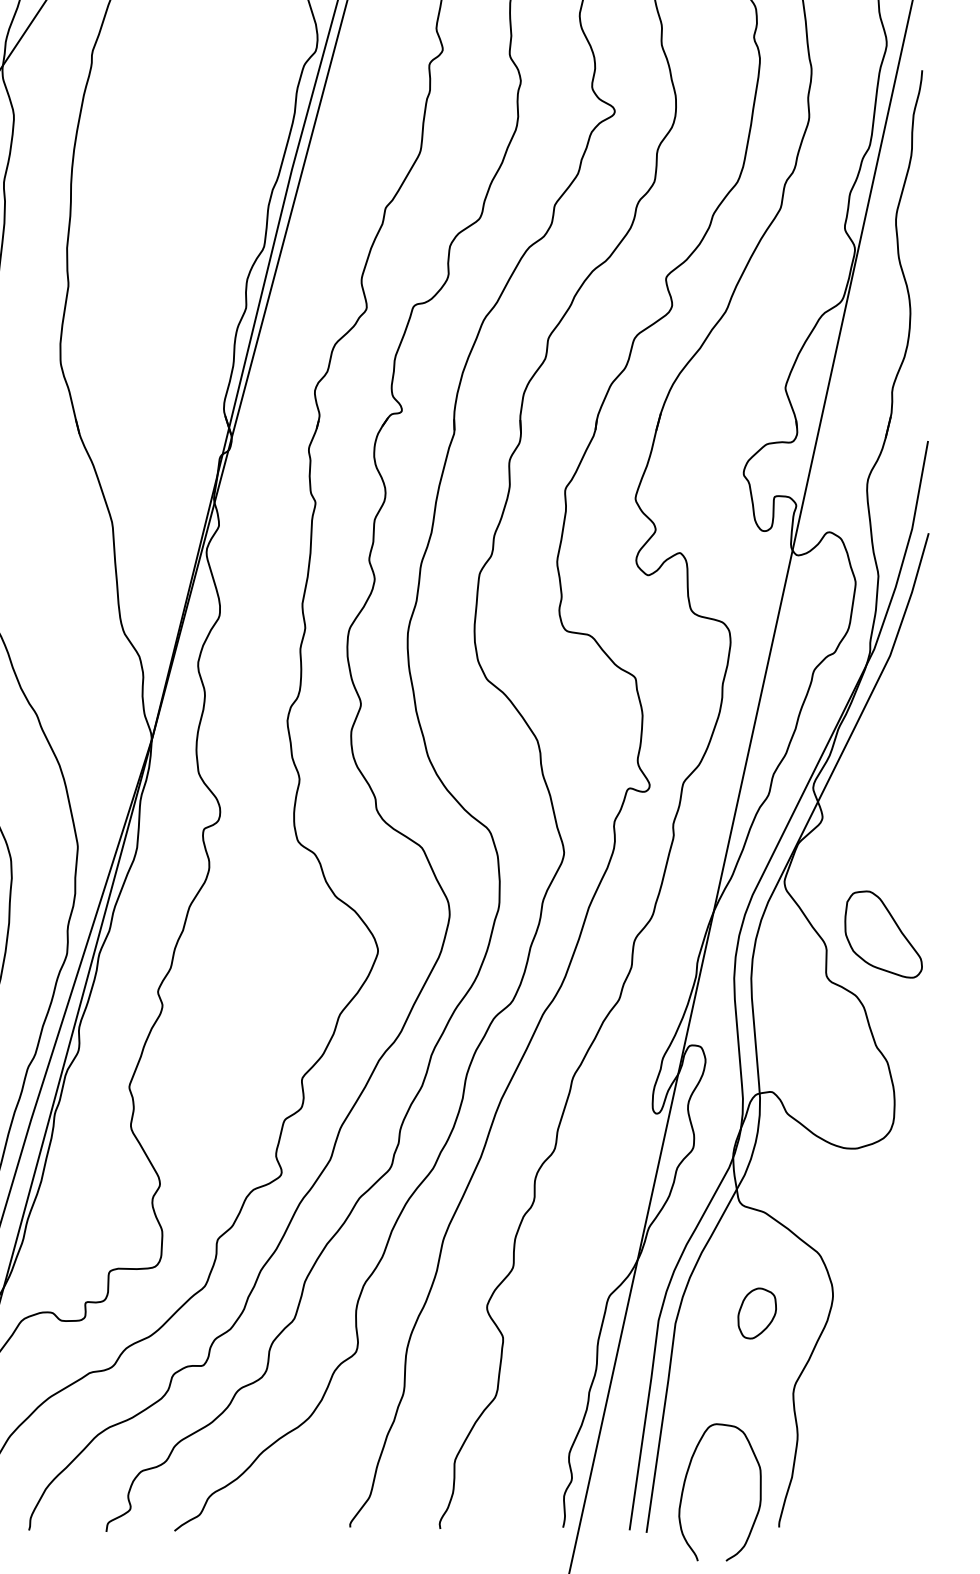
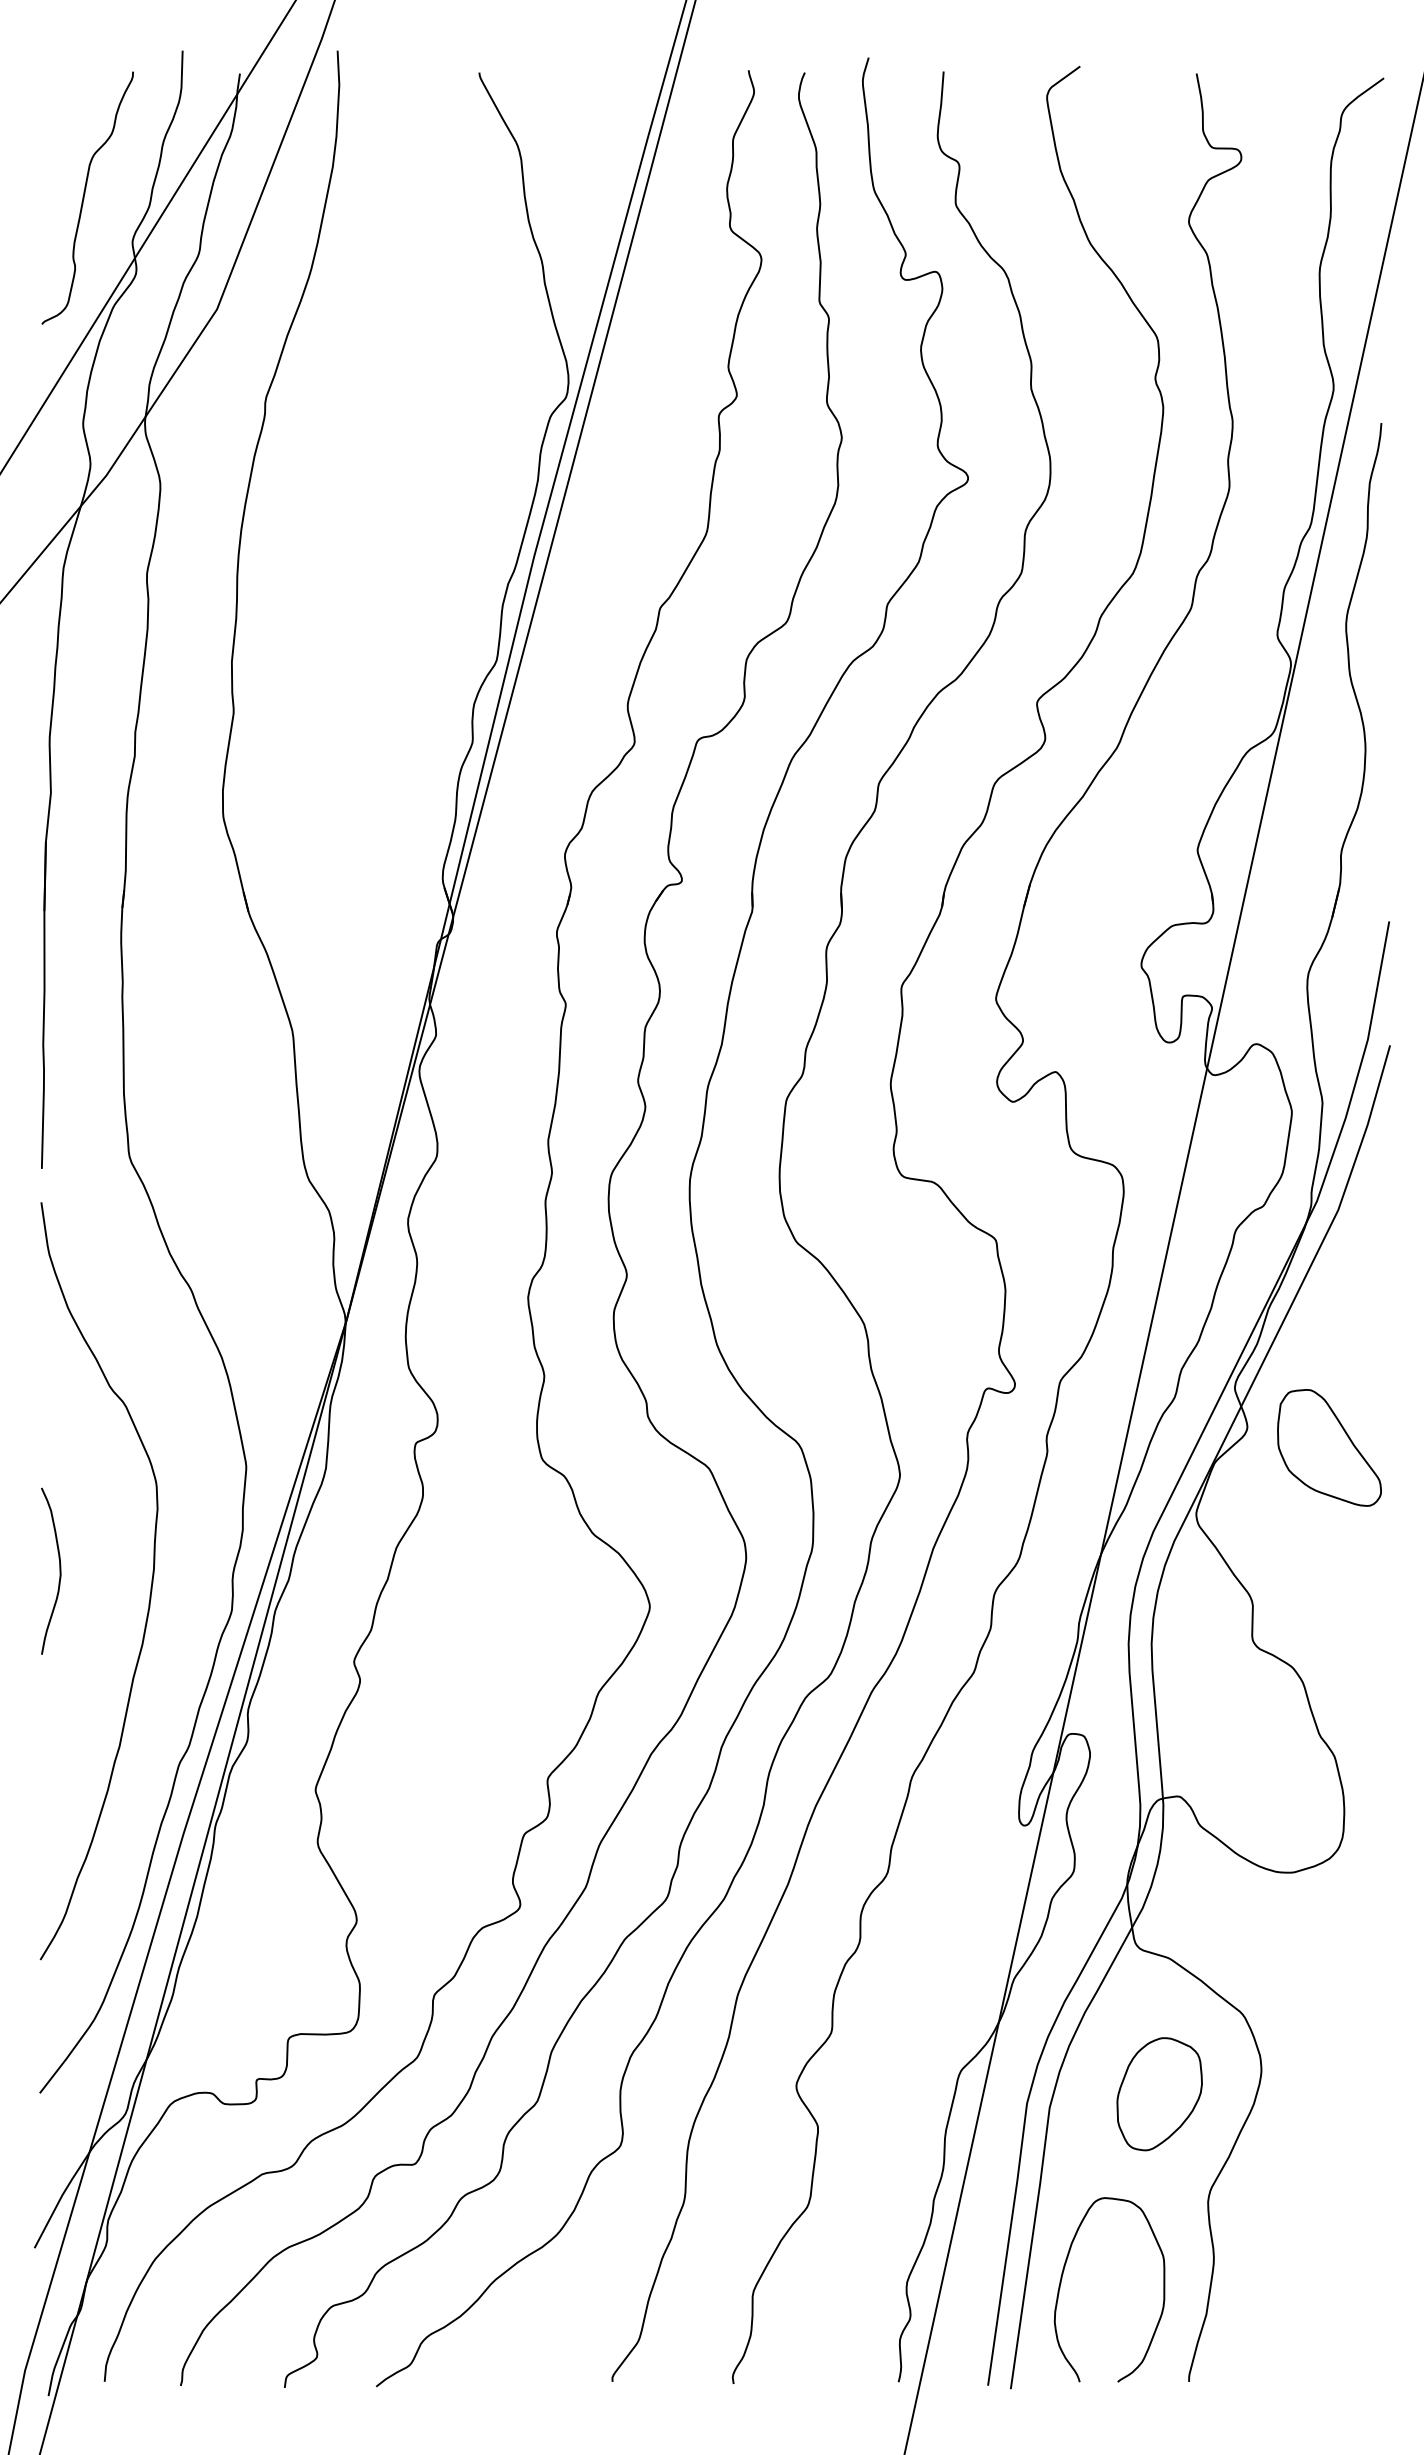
part: (883, 934) -> (1329, 1447), moved
part: (757, 1313) -> (1159, 2094), size x1.67
curve: (685, 1484) -> (1062, 2279), moved

